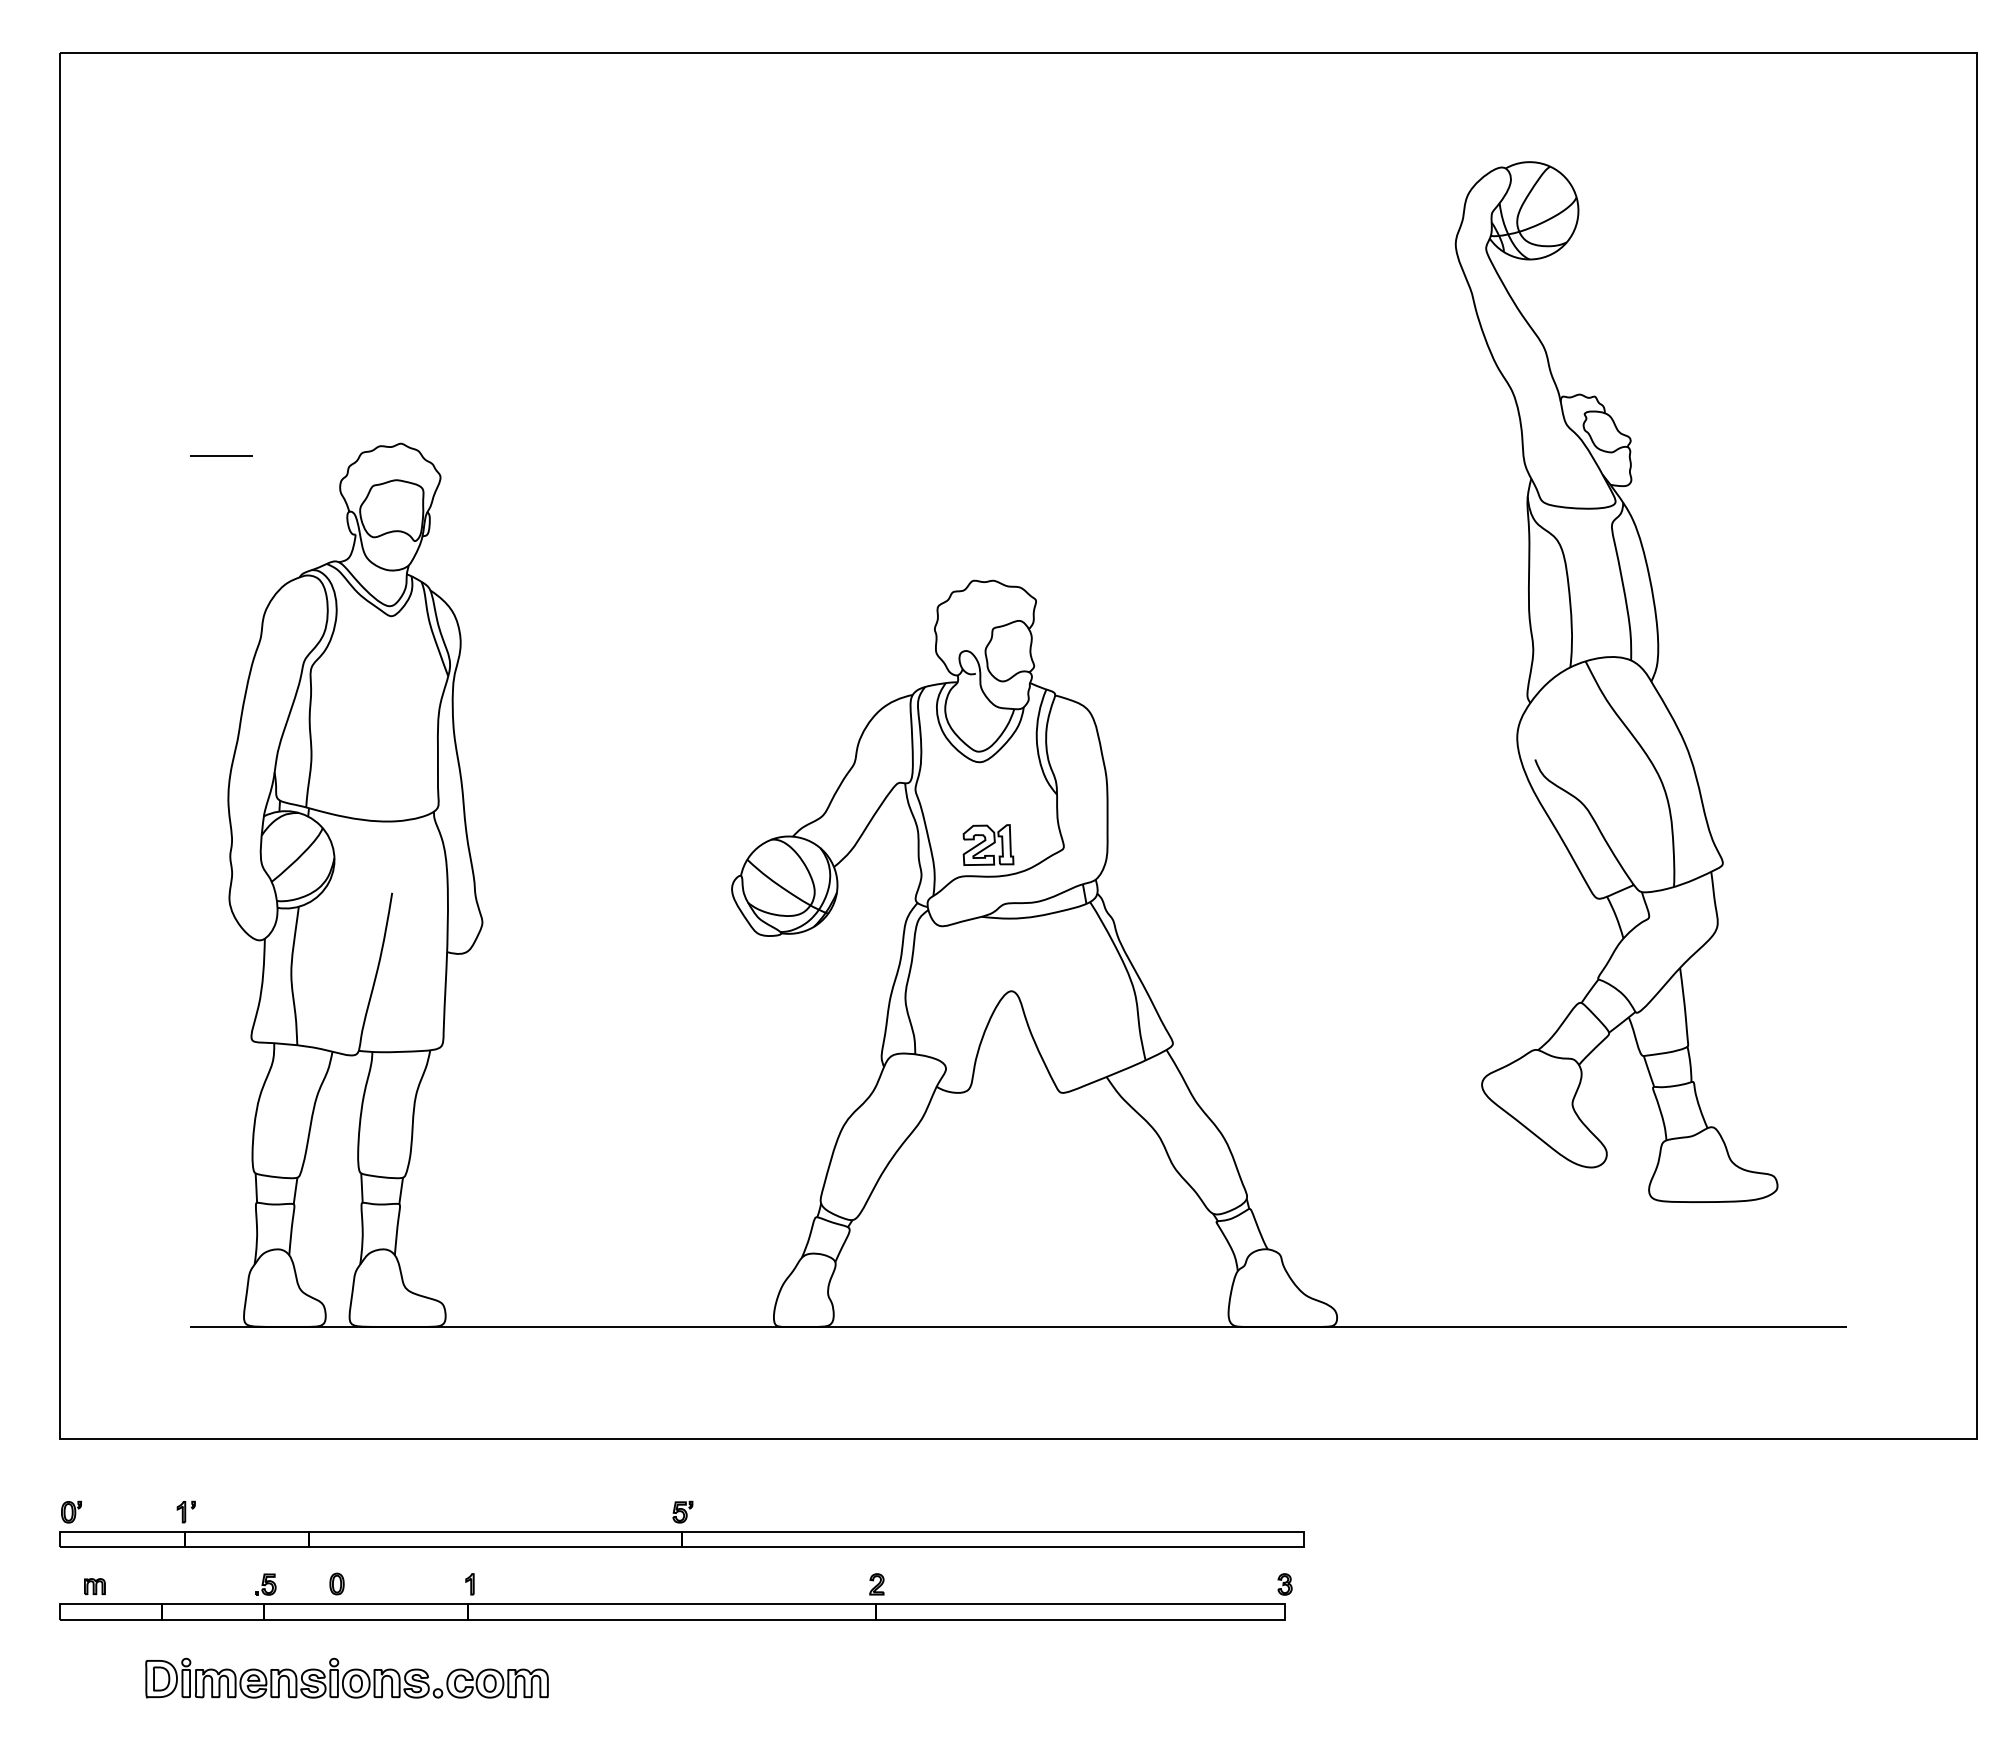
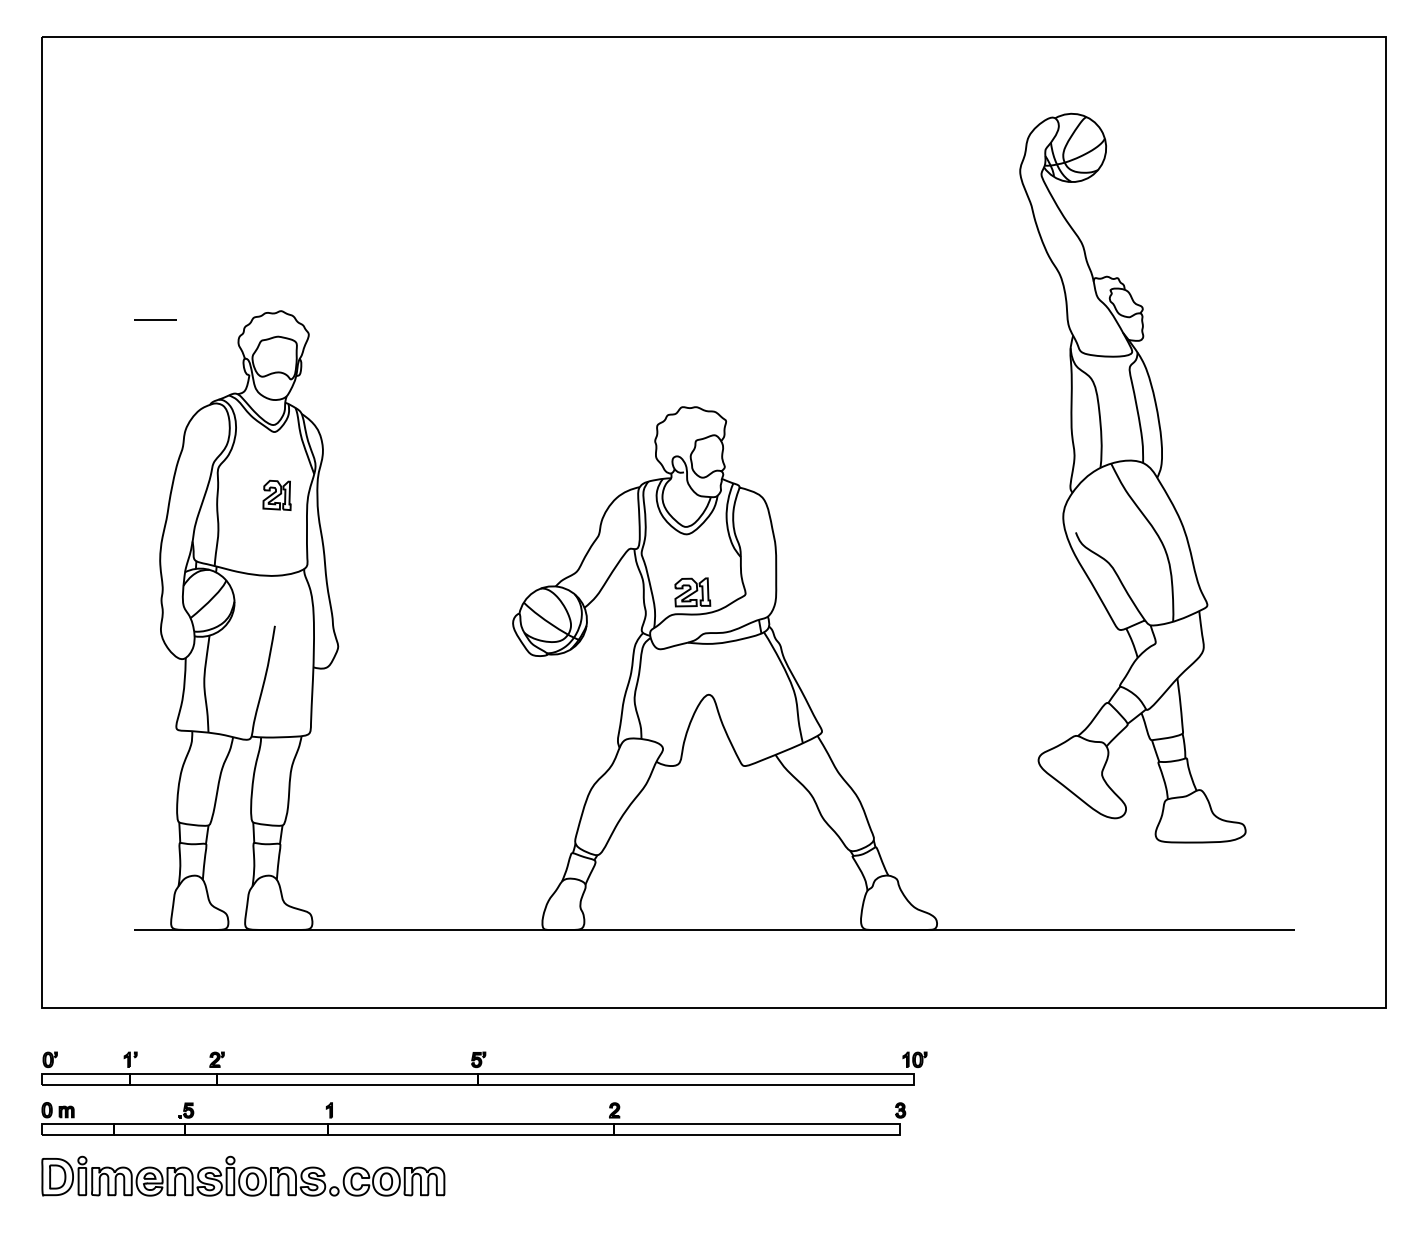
part: (394, 706) -> (276, 495), added
part: (309, 1511) -> (217, 1059), added
part: (1305, 1511) -> (914, 1059), added
part: (336, 1583) -> (46, 1109), moved
part: (346, 1677) -> (242, 1175), size x1.43

